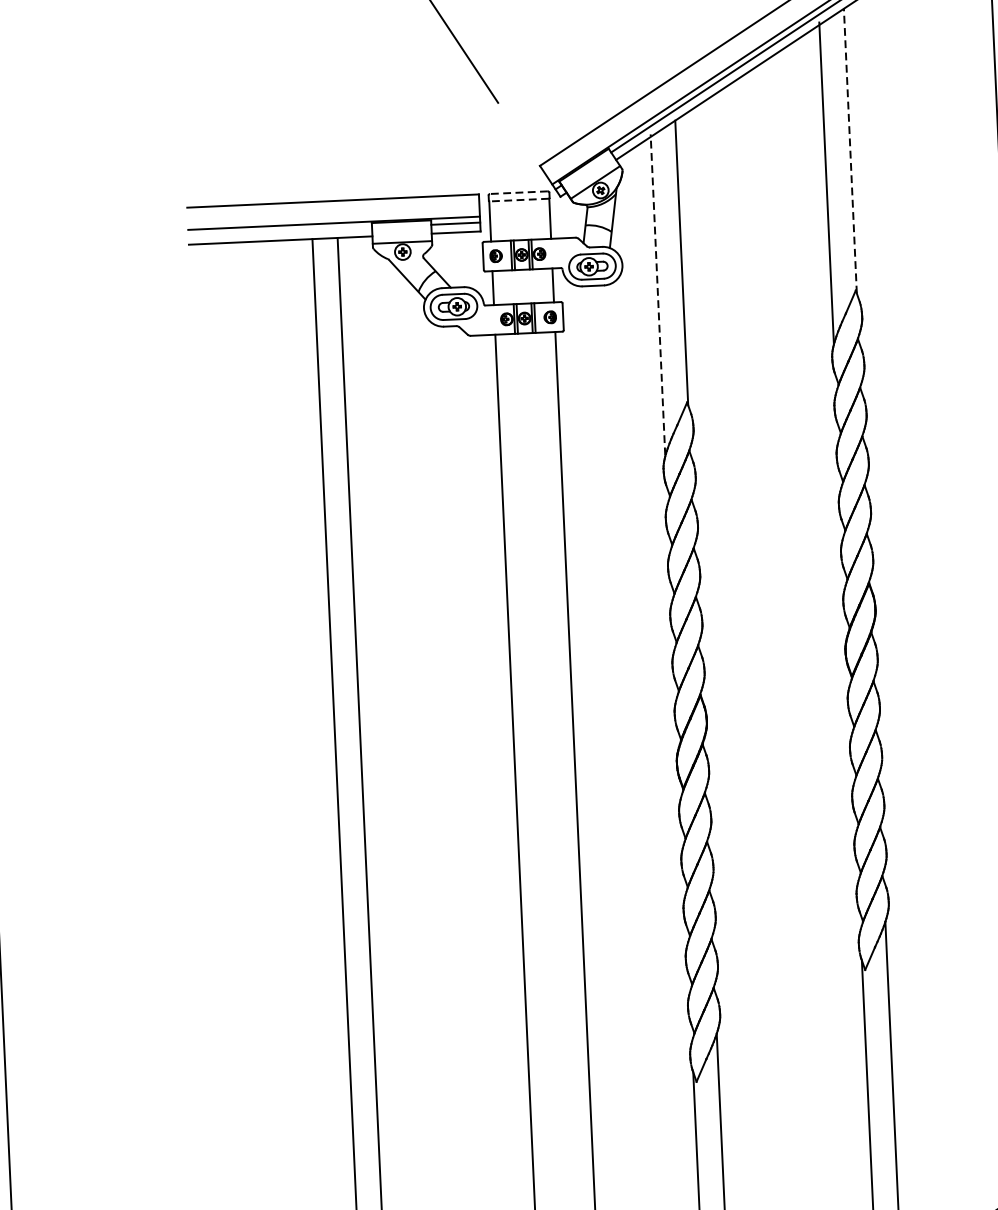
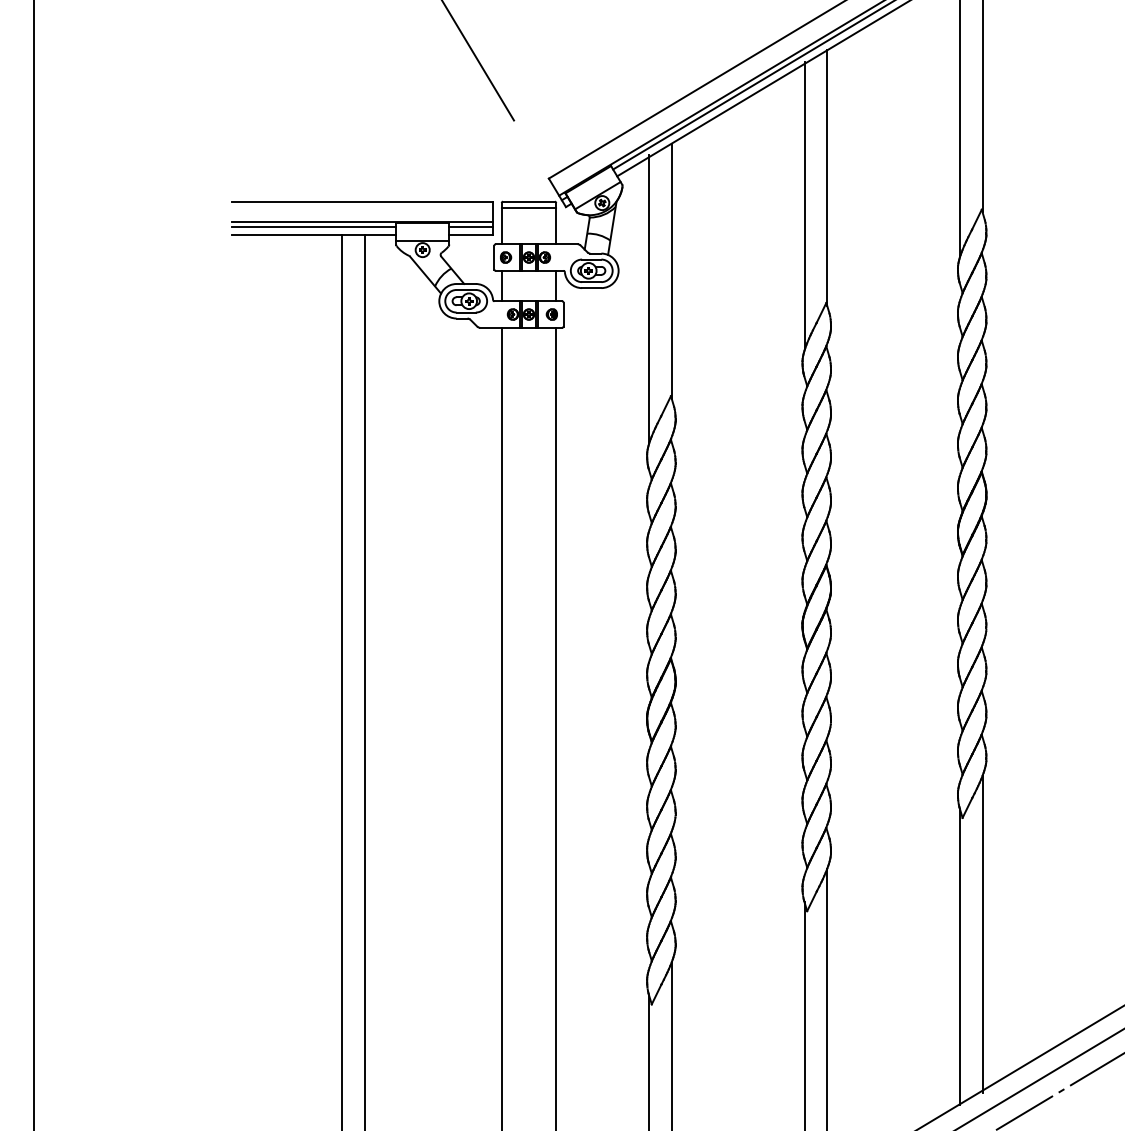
line: (850, 151) -> (827, 178), dashed -> solid
line: (518, 192) -> (528, 201), dashed -> solid
line: (518, 200) -> (528, 208), dashed -> solid
line: (279, 231) -> (313, 226), added
line: (658, 294) -> (649, 298), dashed -> solid

